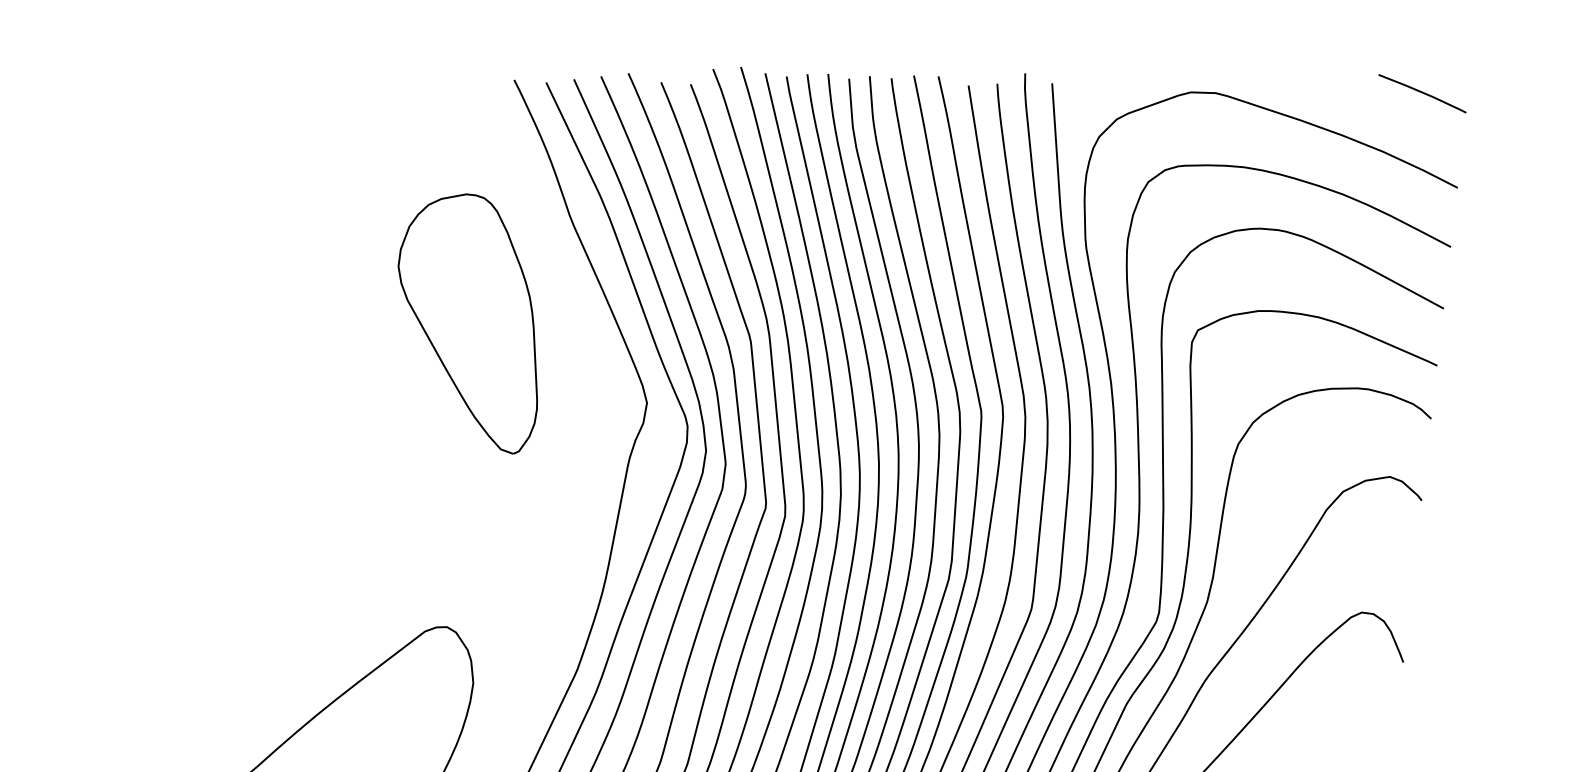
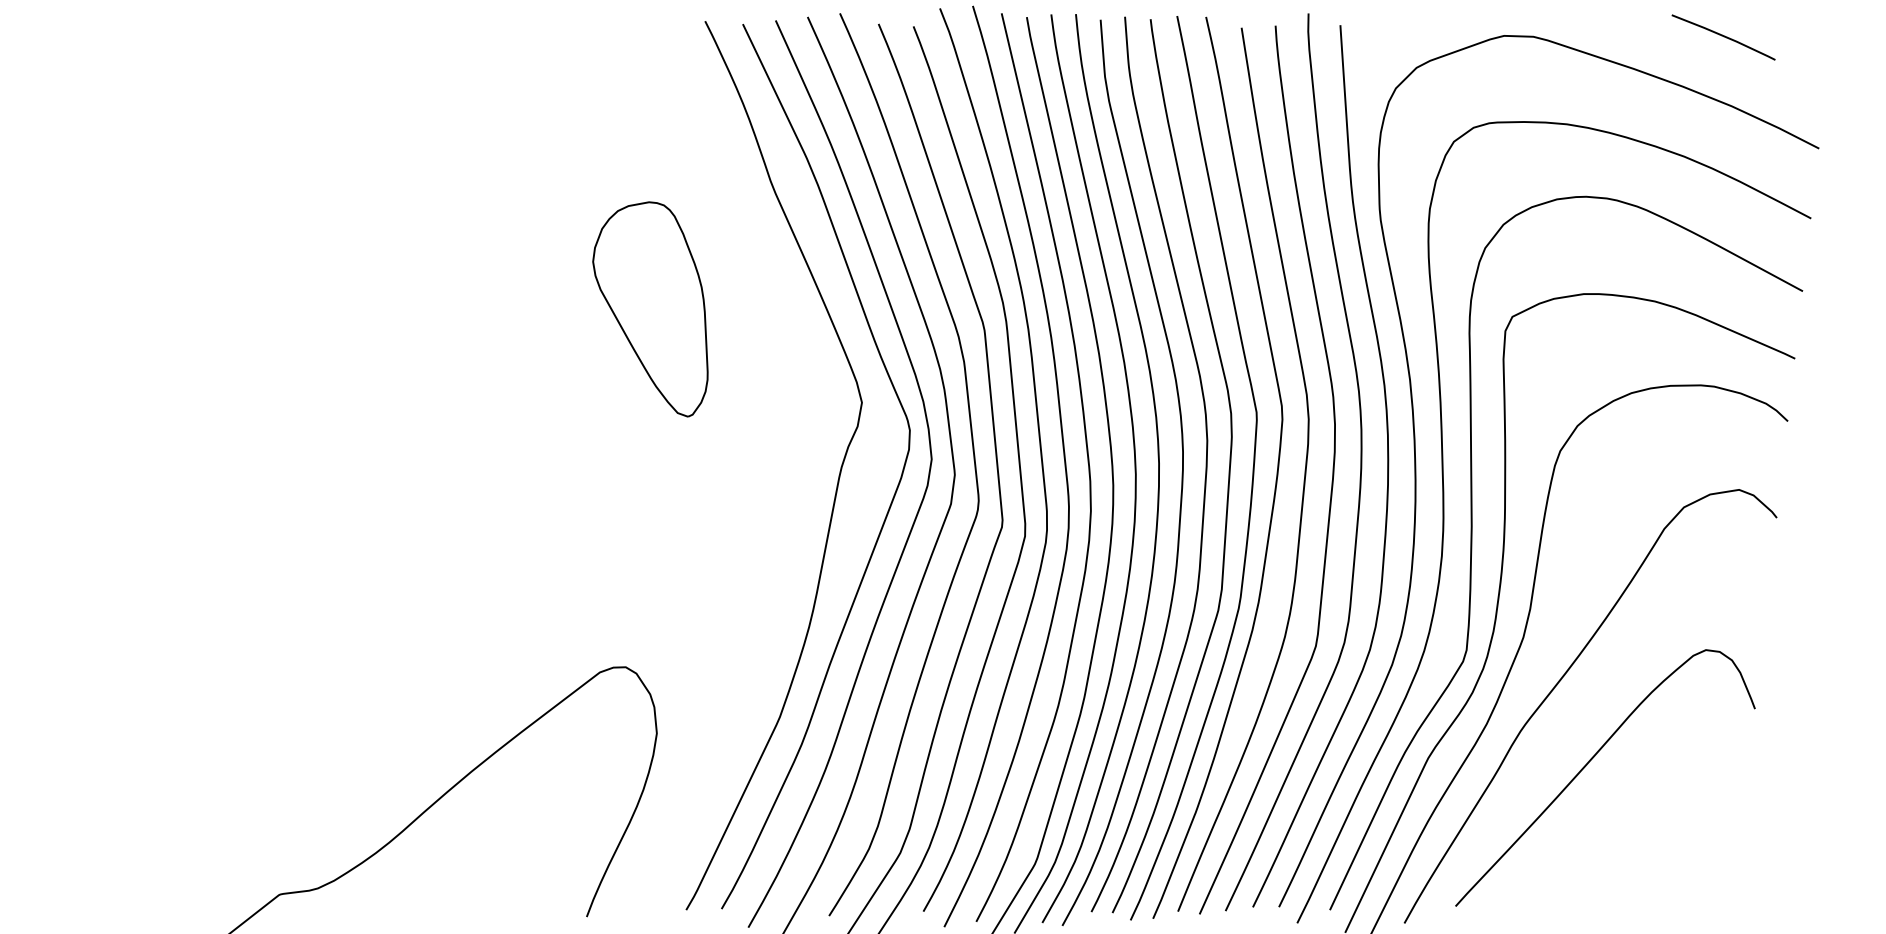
line: (1422, 93) -> (1723, 37), moved
part: (467, 324) -> (650, 309), size x0.7

